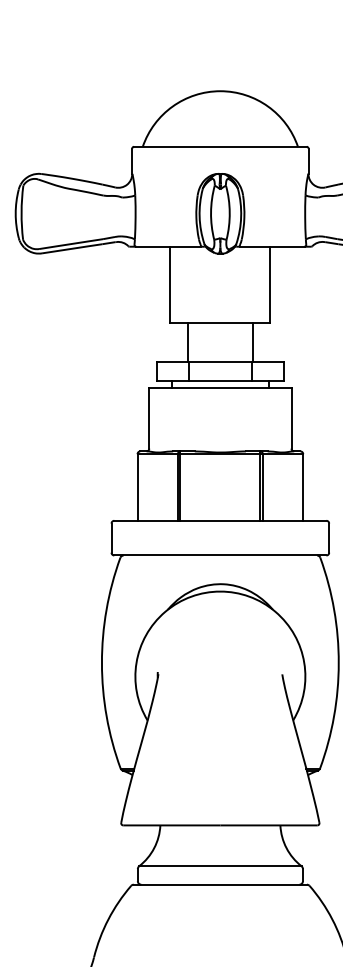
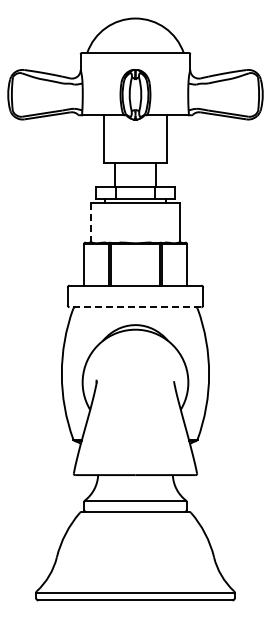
line: (149, 417) -> (91, 221), solid -> dashed
line: (220, 555) -> (135, 307), solid -> dashed

